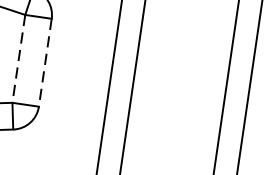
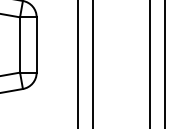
line: (19, 59) -> (20, 45), dashed -> solid
line: (44, 63) -> (36, 45), dashed -> solid

